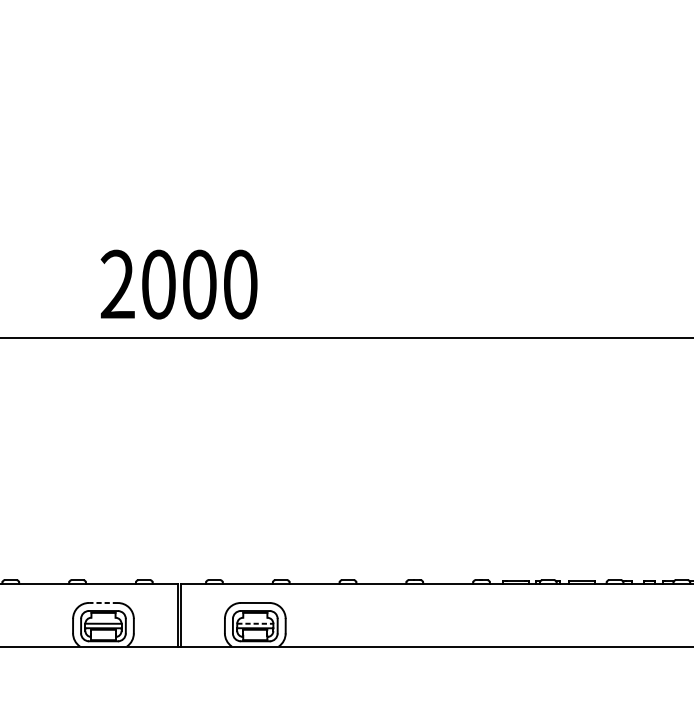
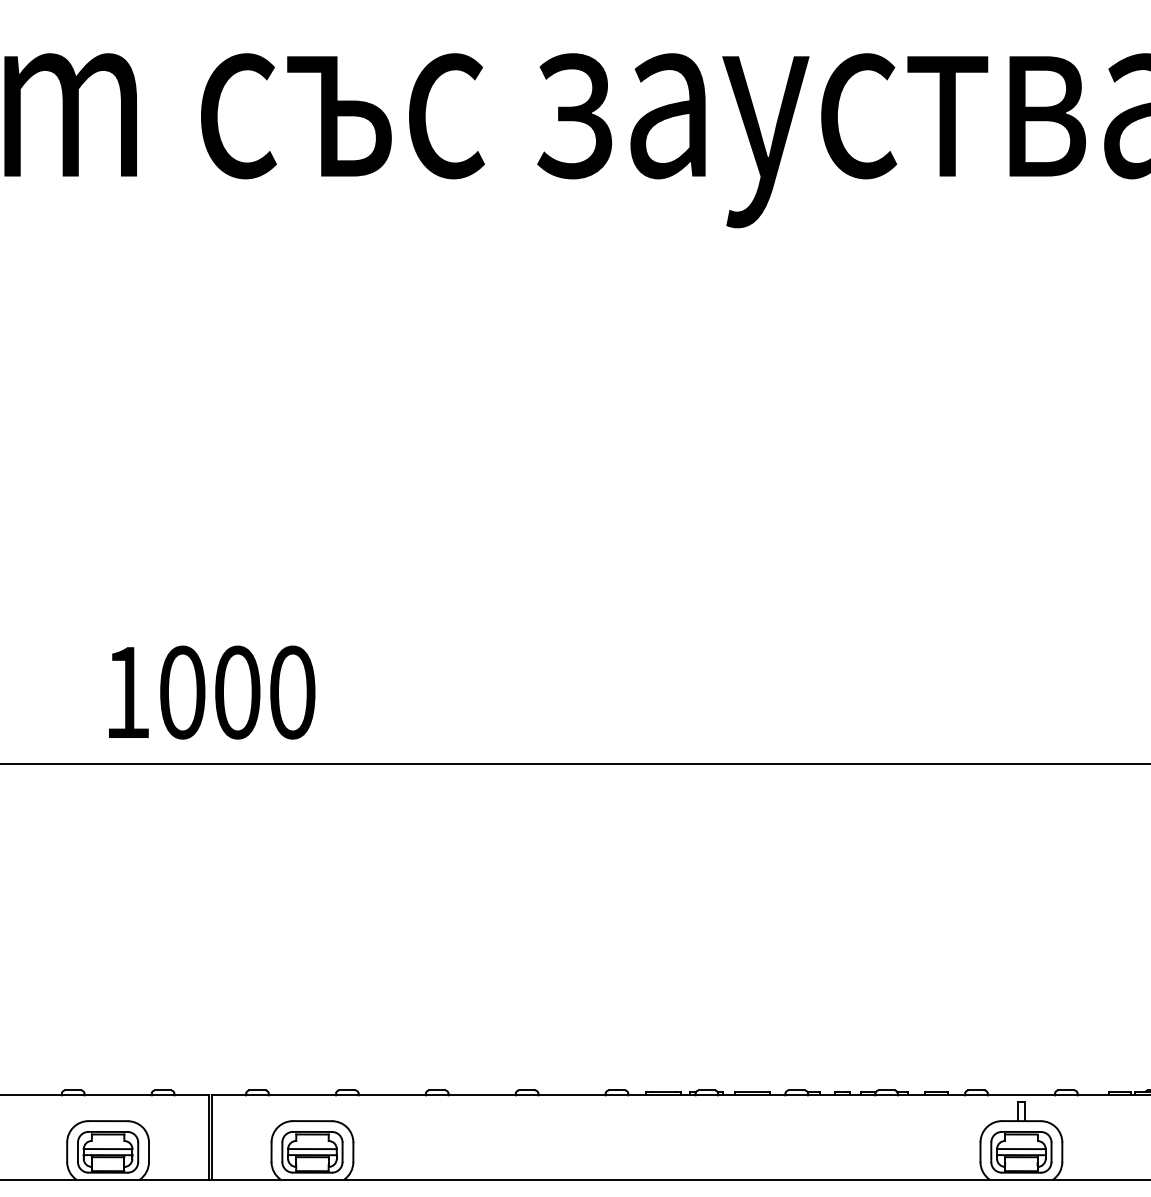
text: (117, 283) -> (127, 691), 2000 -> 1000
line: (103, 603) -> (107, 1121), dashed -> solid
line: (255, 624) -> (312, 1149), dashed -> solid

